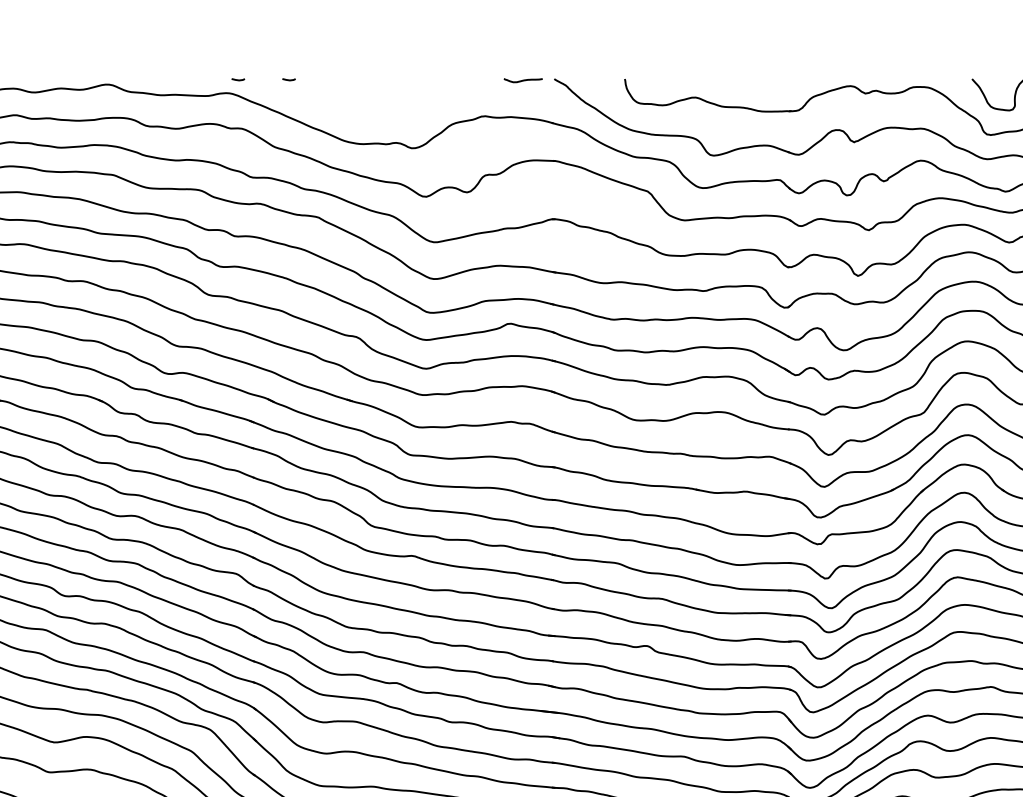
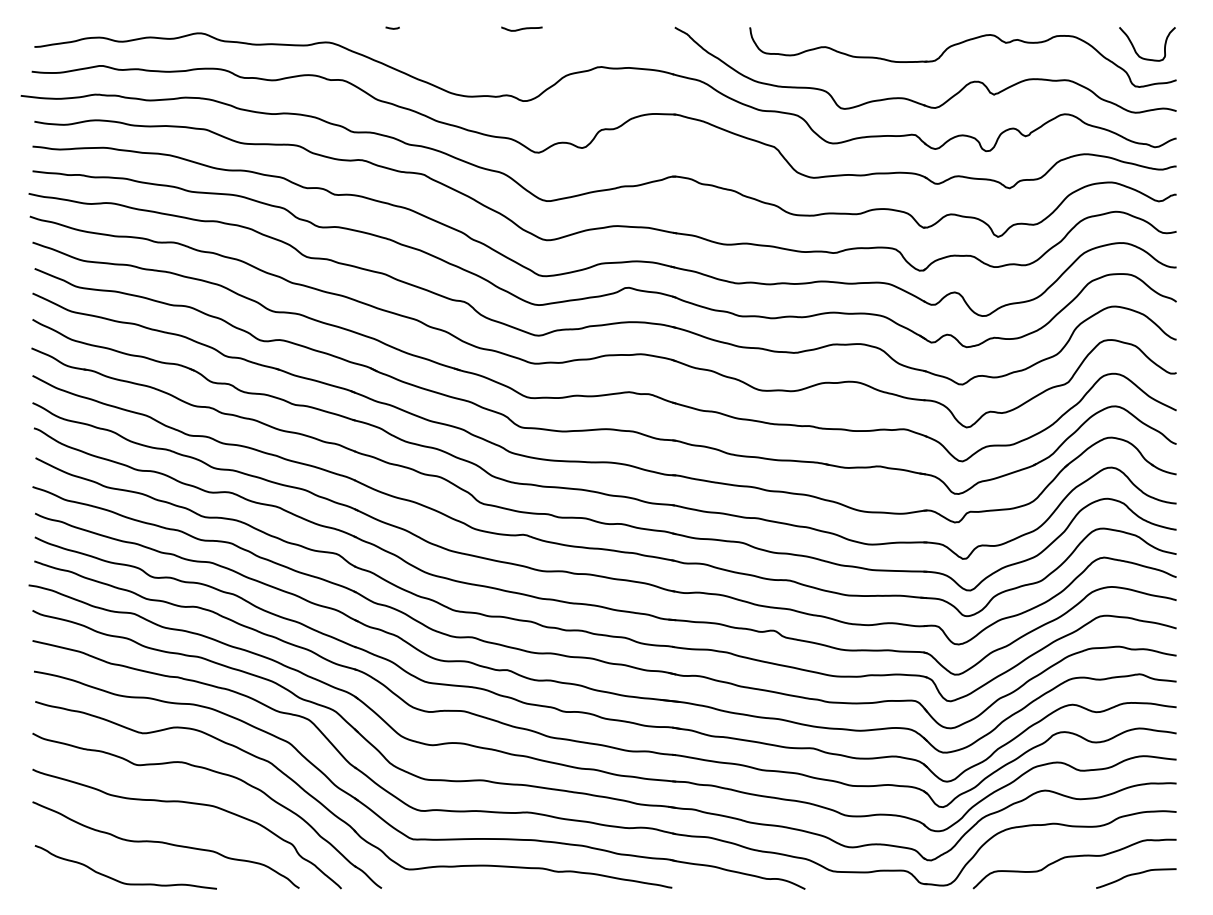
curve: (238, 79) -> (338, 27), removed
curve: (522, 80) -> (521, 28), moved

